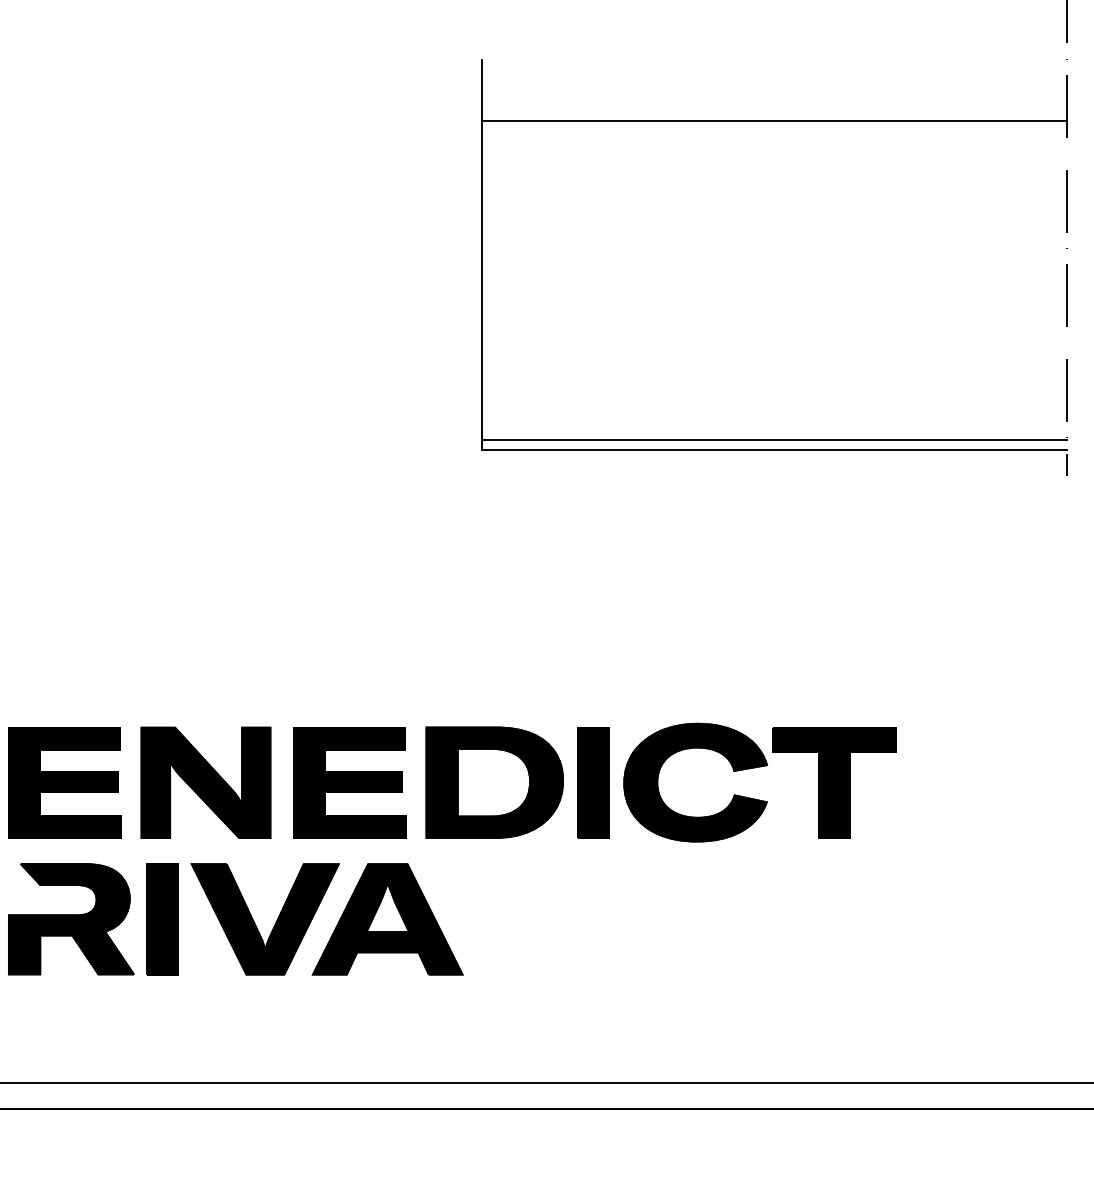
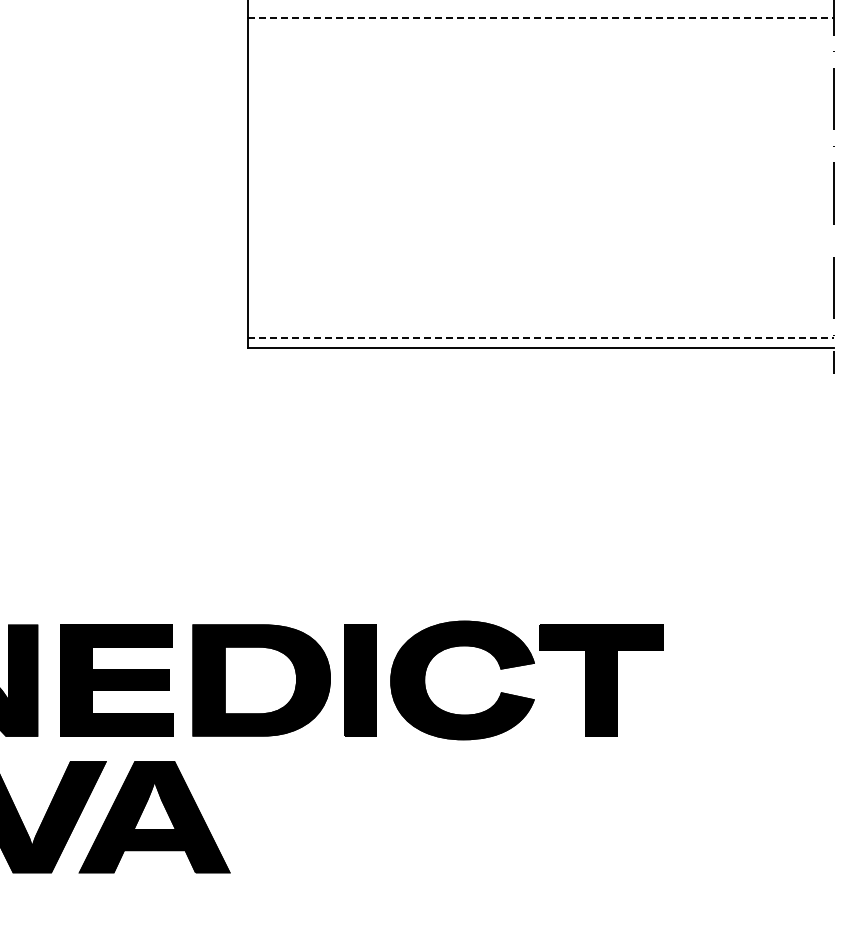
line: (774, 120) -> (541, 18), solid -> dashed
line: (774, 439) -> (541, 337), solid -> dashed

